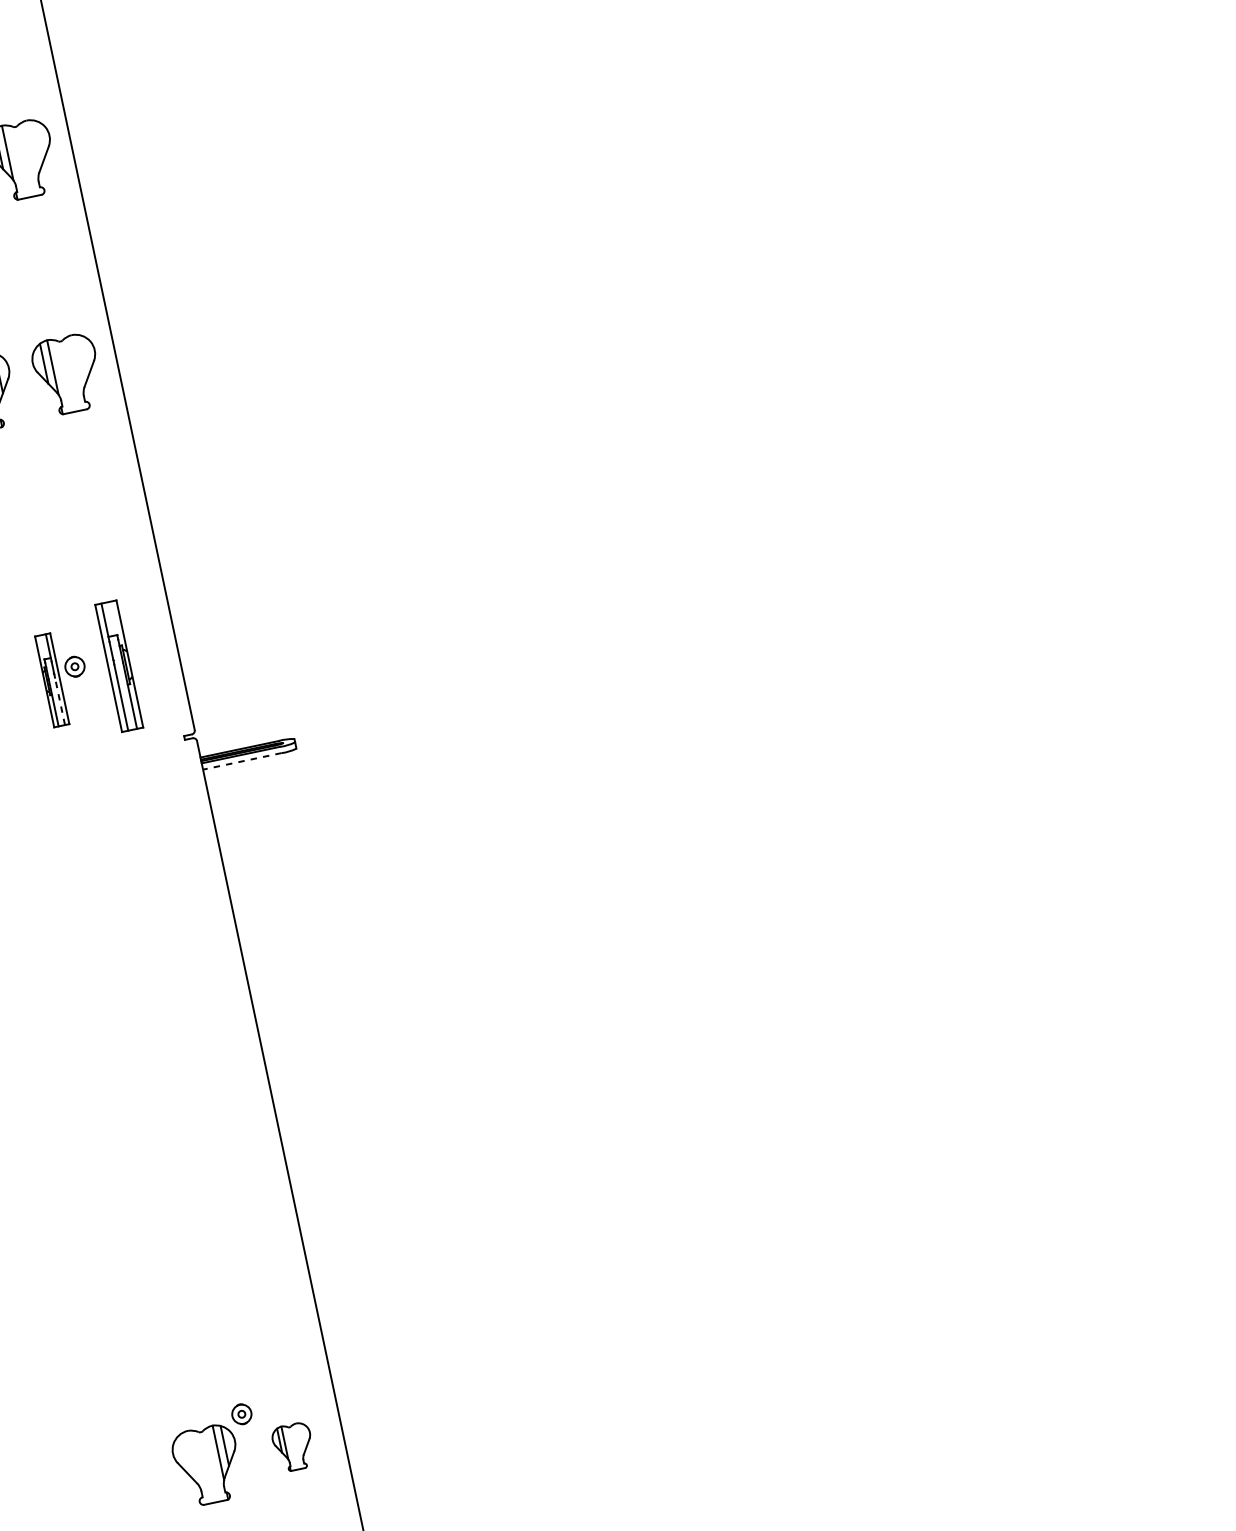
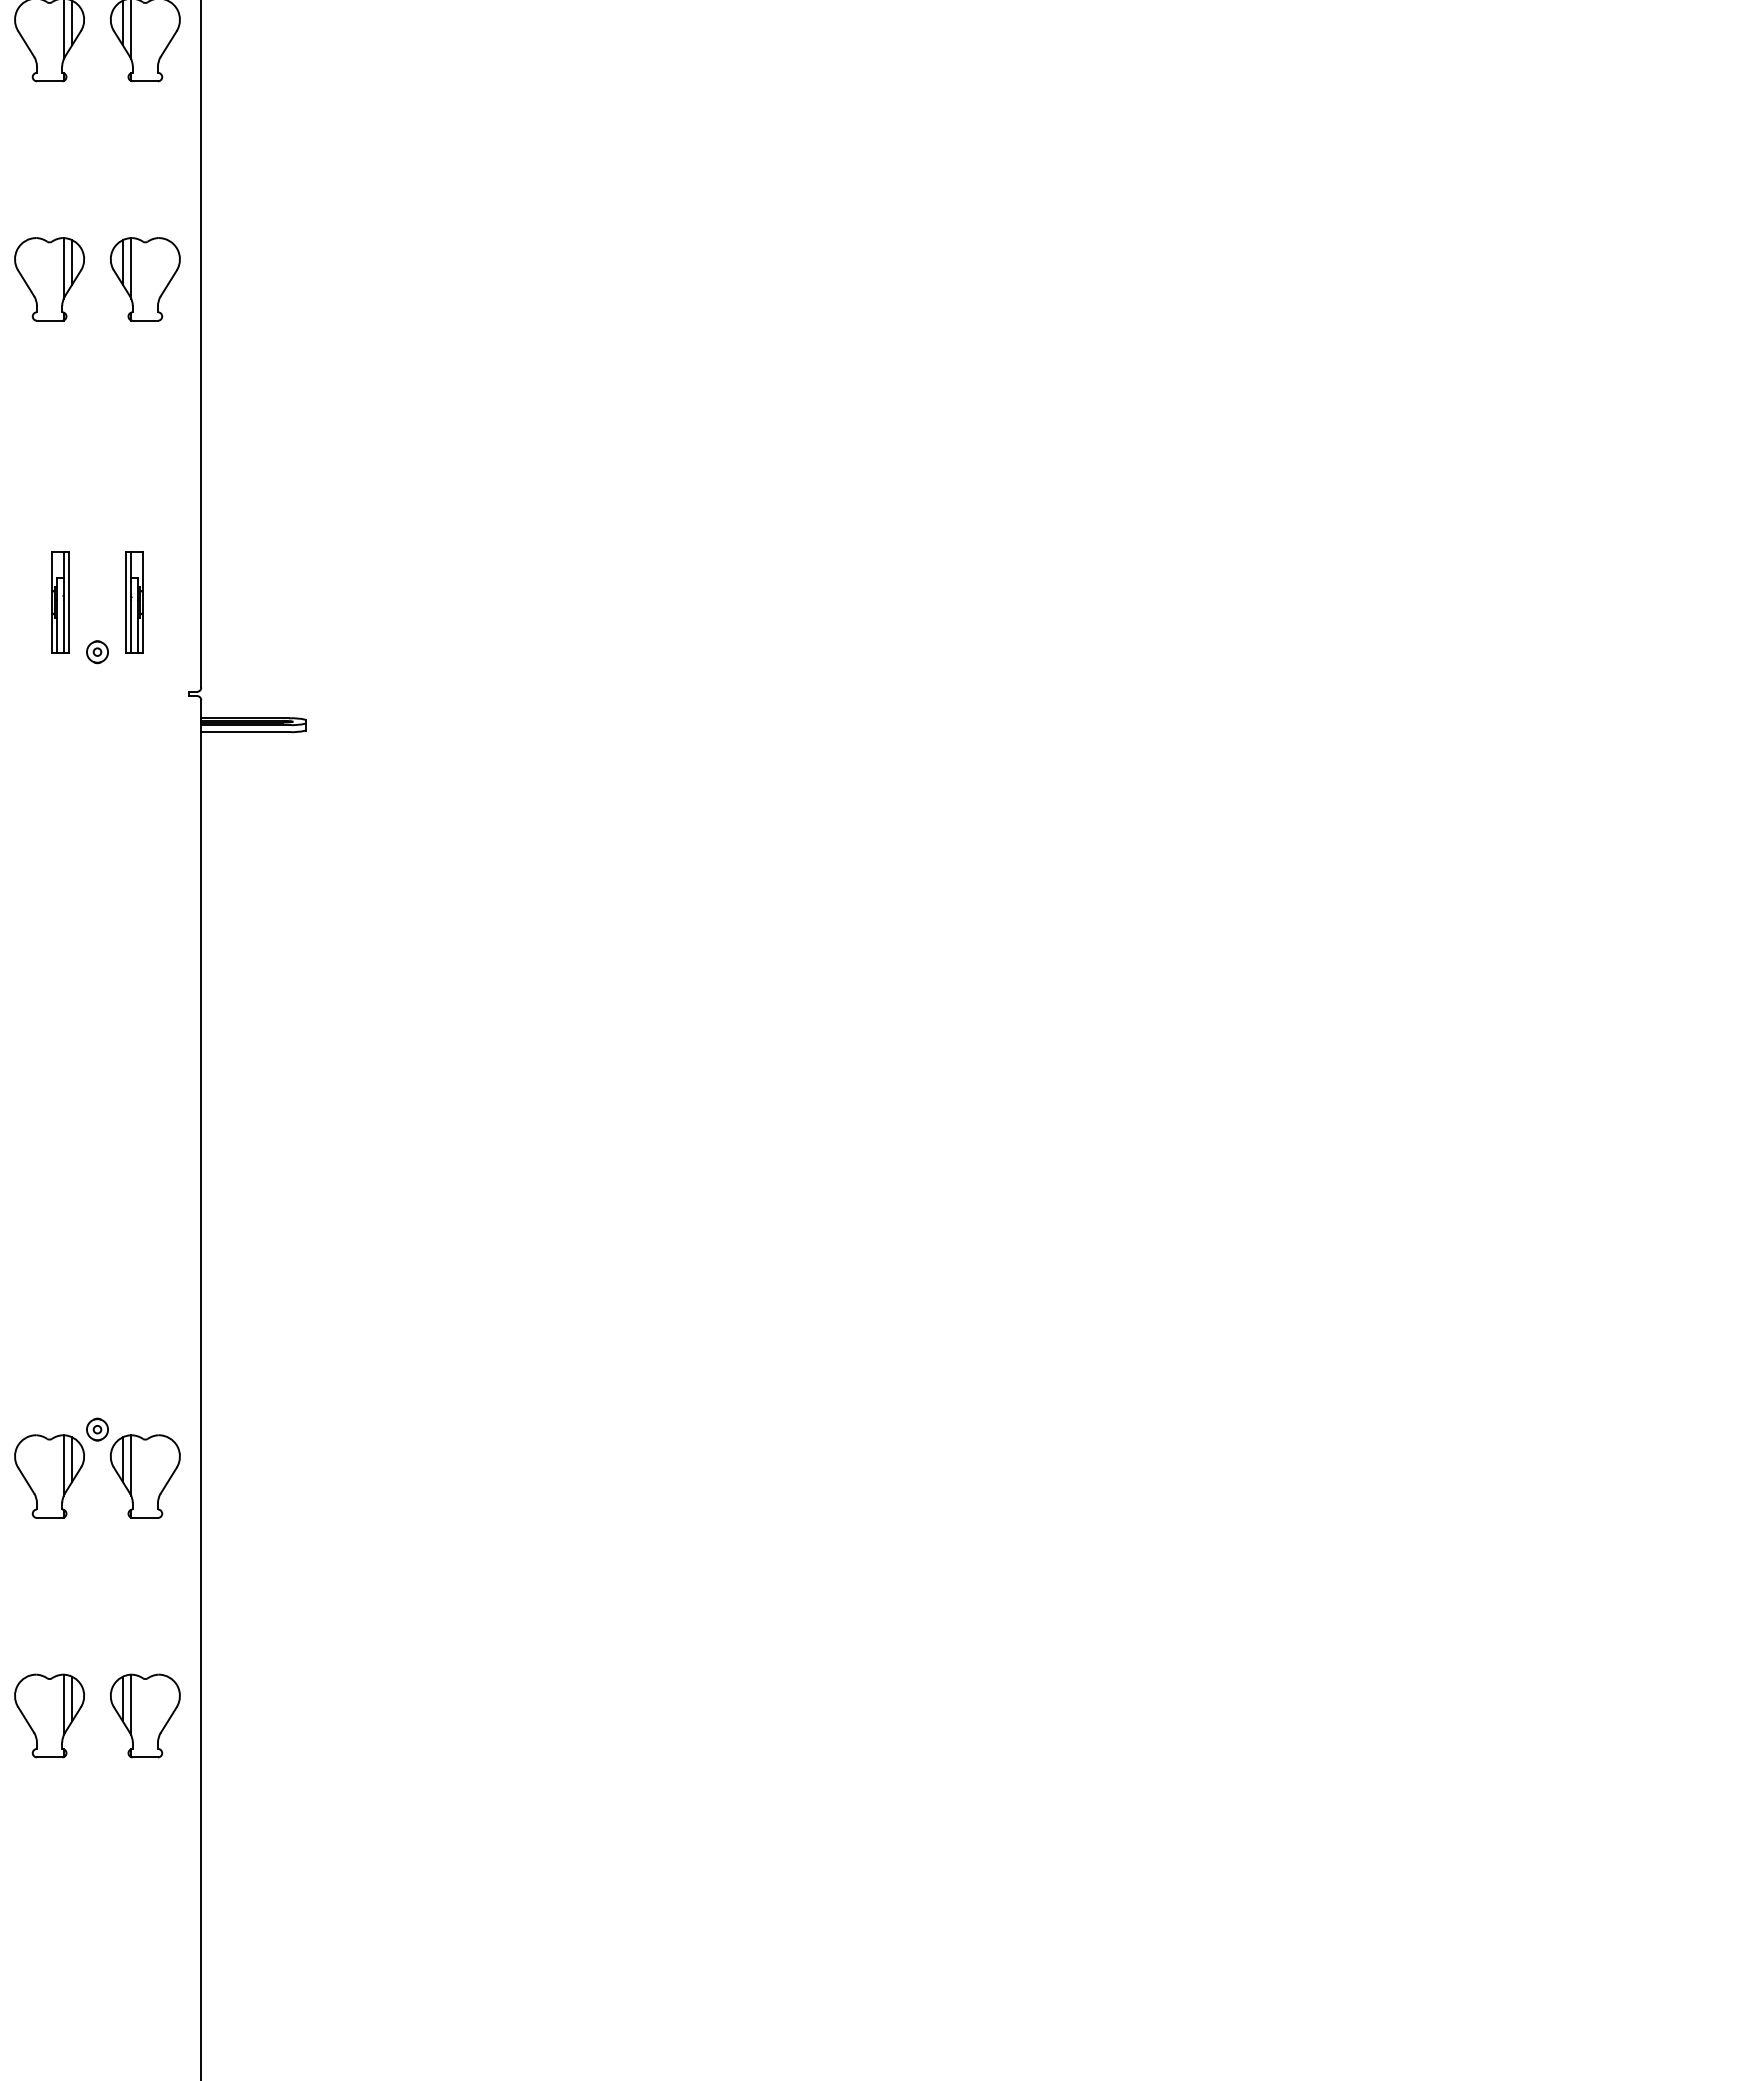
part: (118, 666) -> (134, 602), size x0.71
part: (75, 667) -> (97, 652), moved
line: (59, 701) -> (63, 626), dashed -> solid
line: (242, 760) -> (245, 731), dashed -> solid
part: (293, 1447) -> (145, 1476), size x1.67

